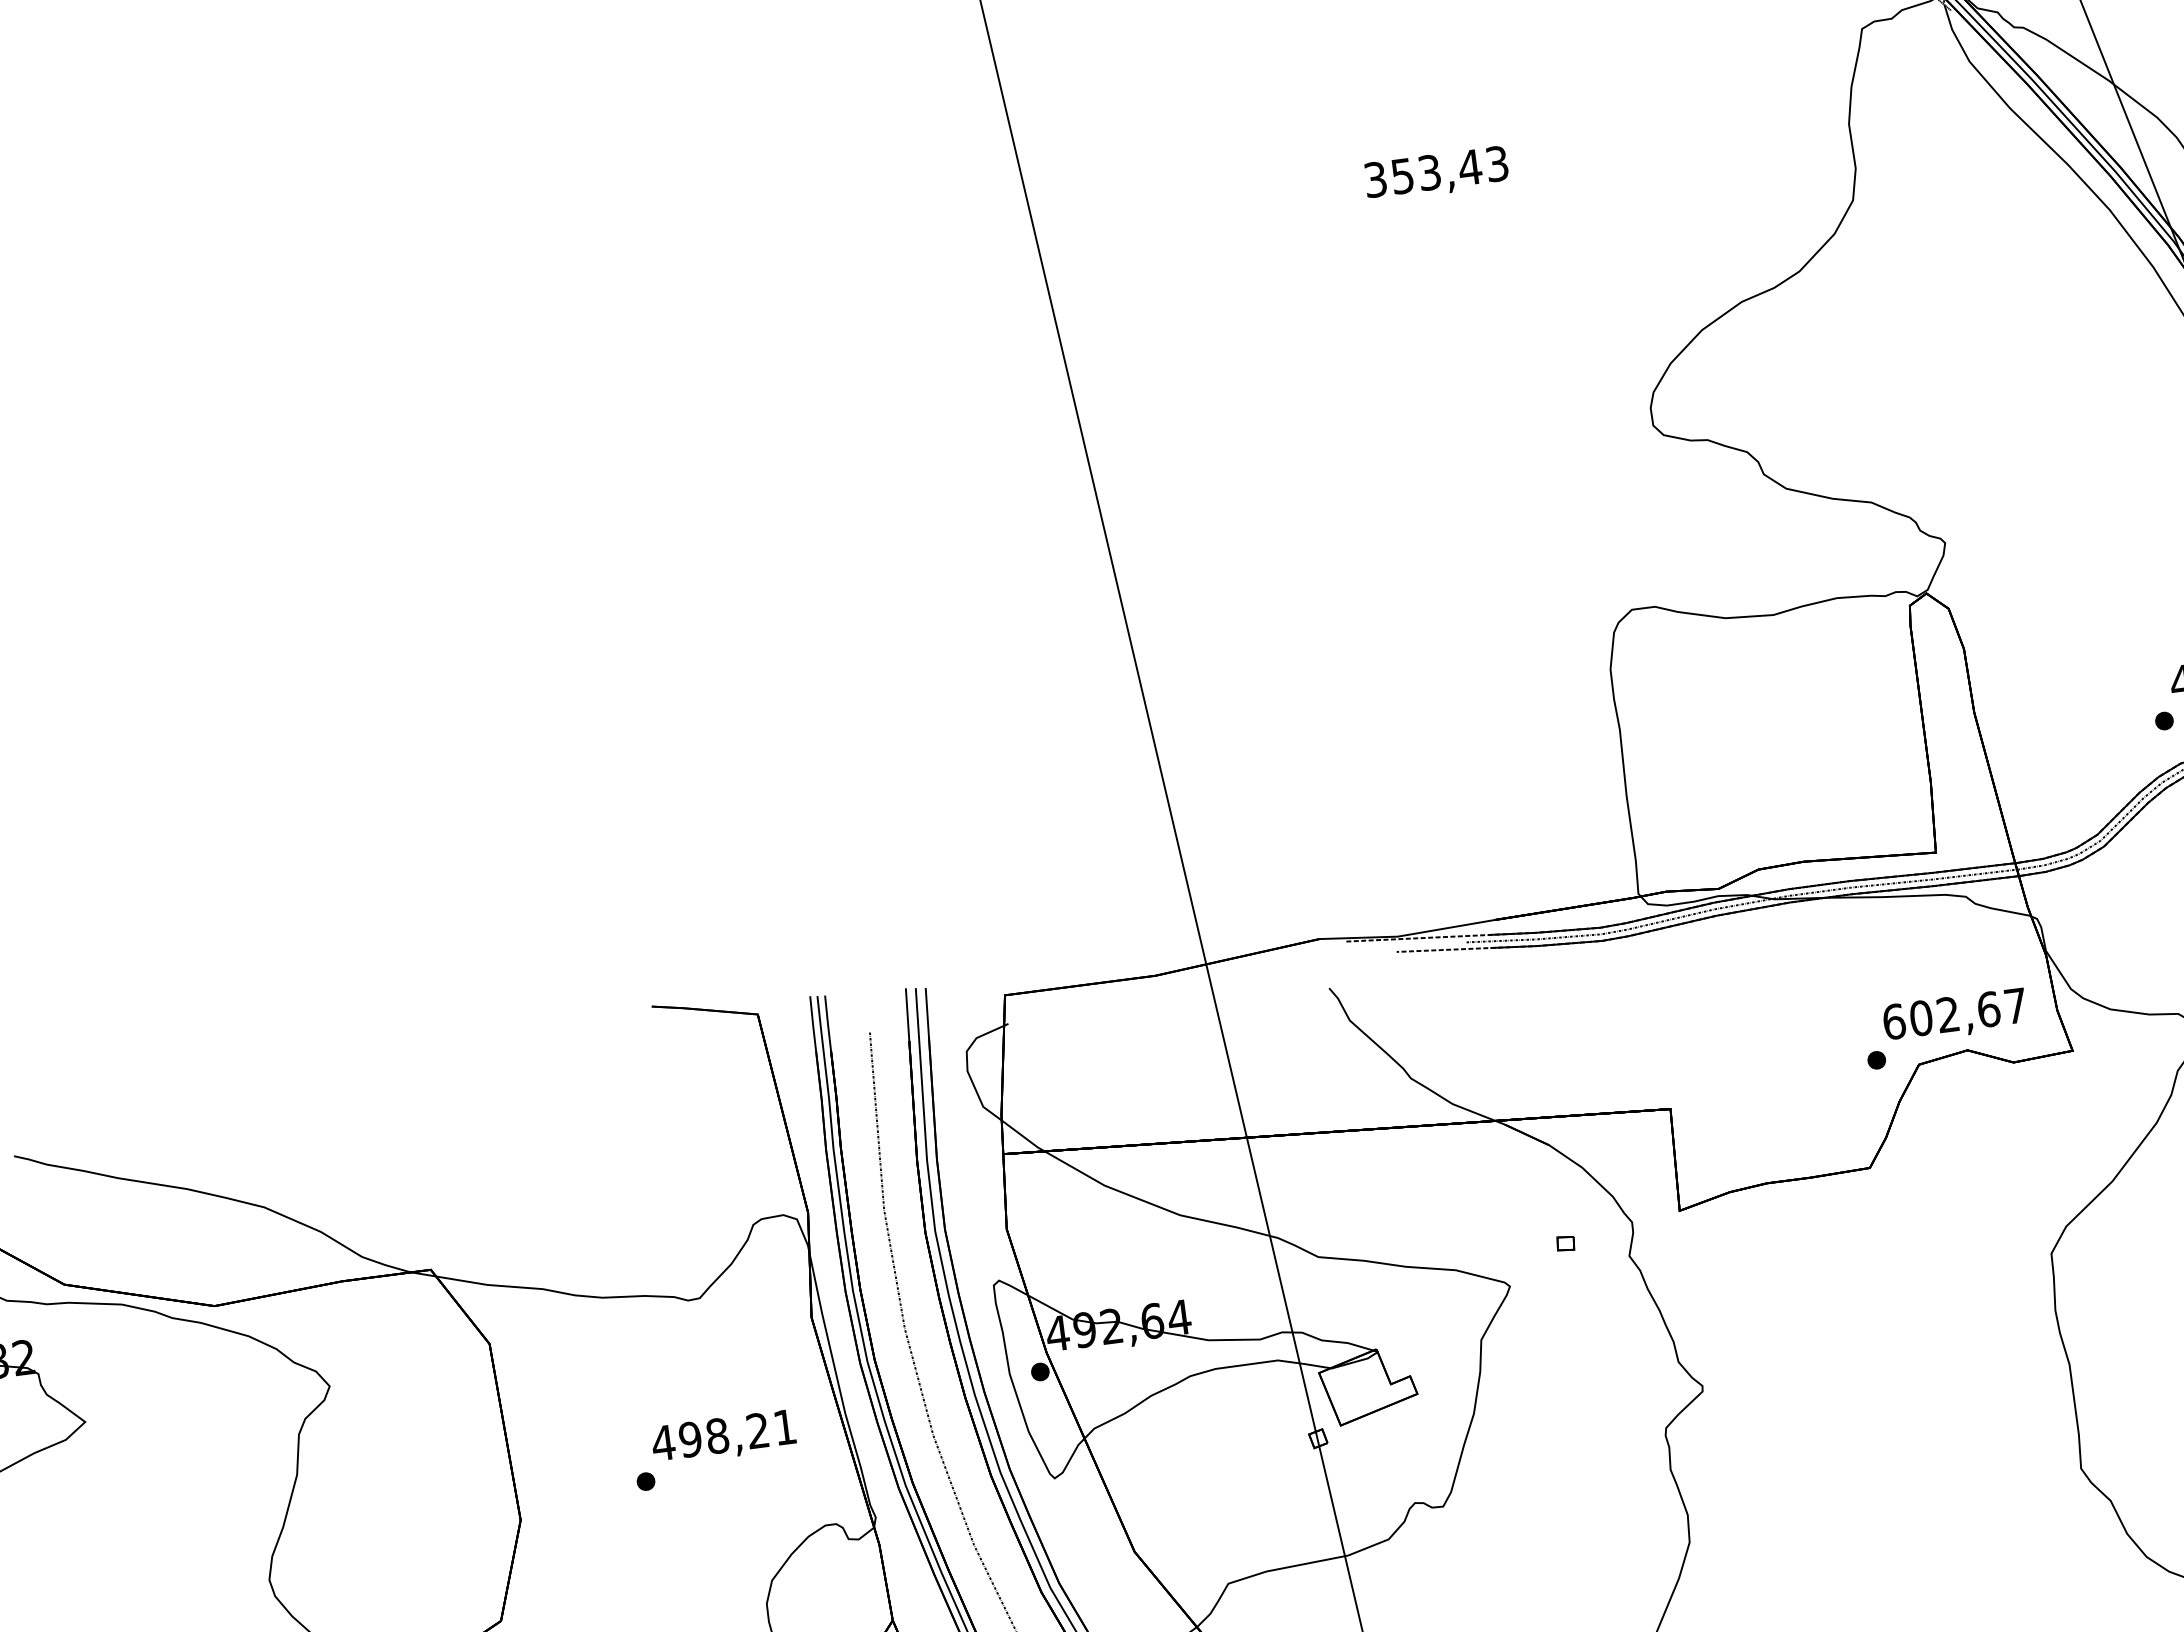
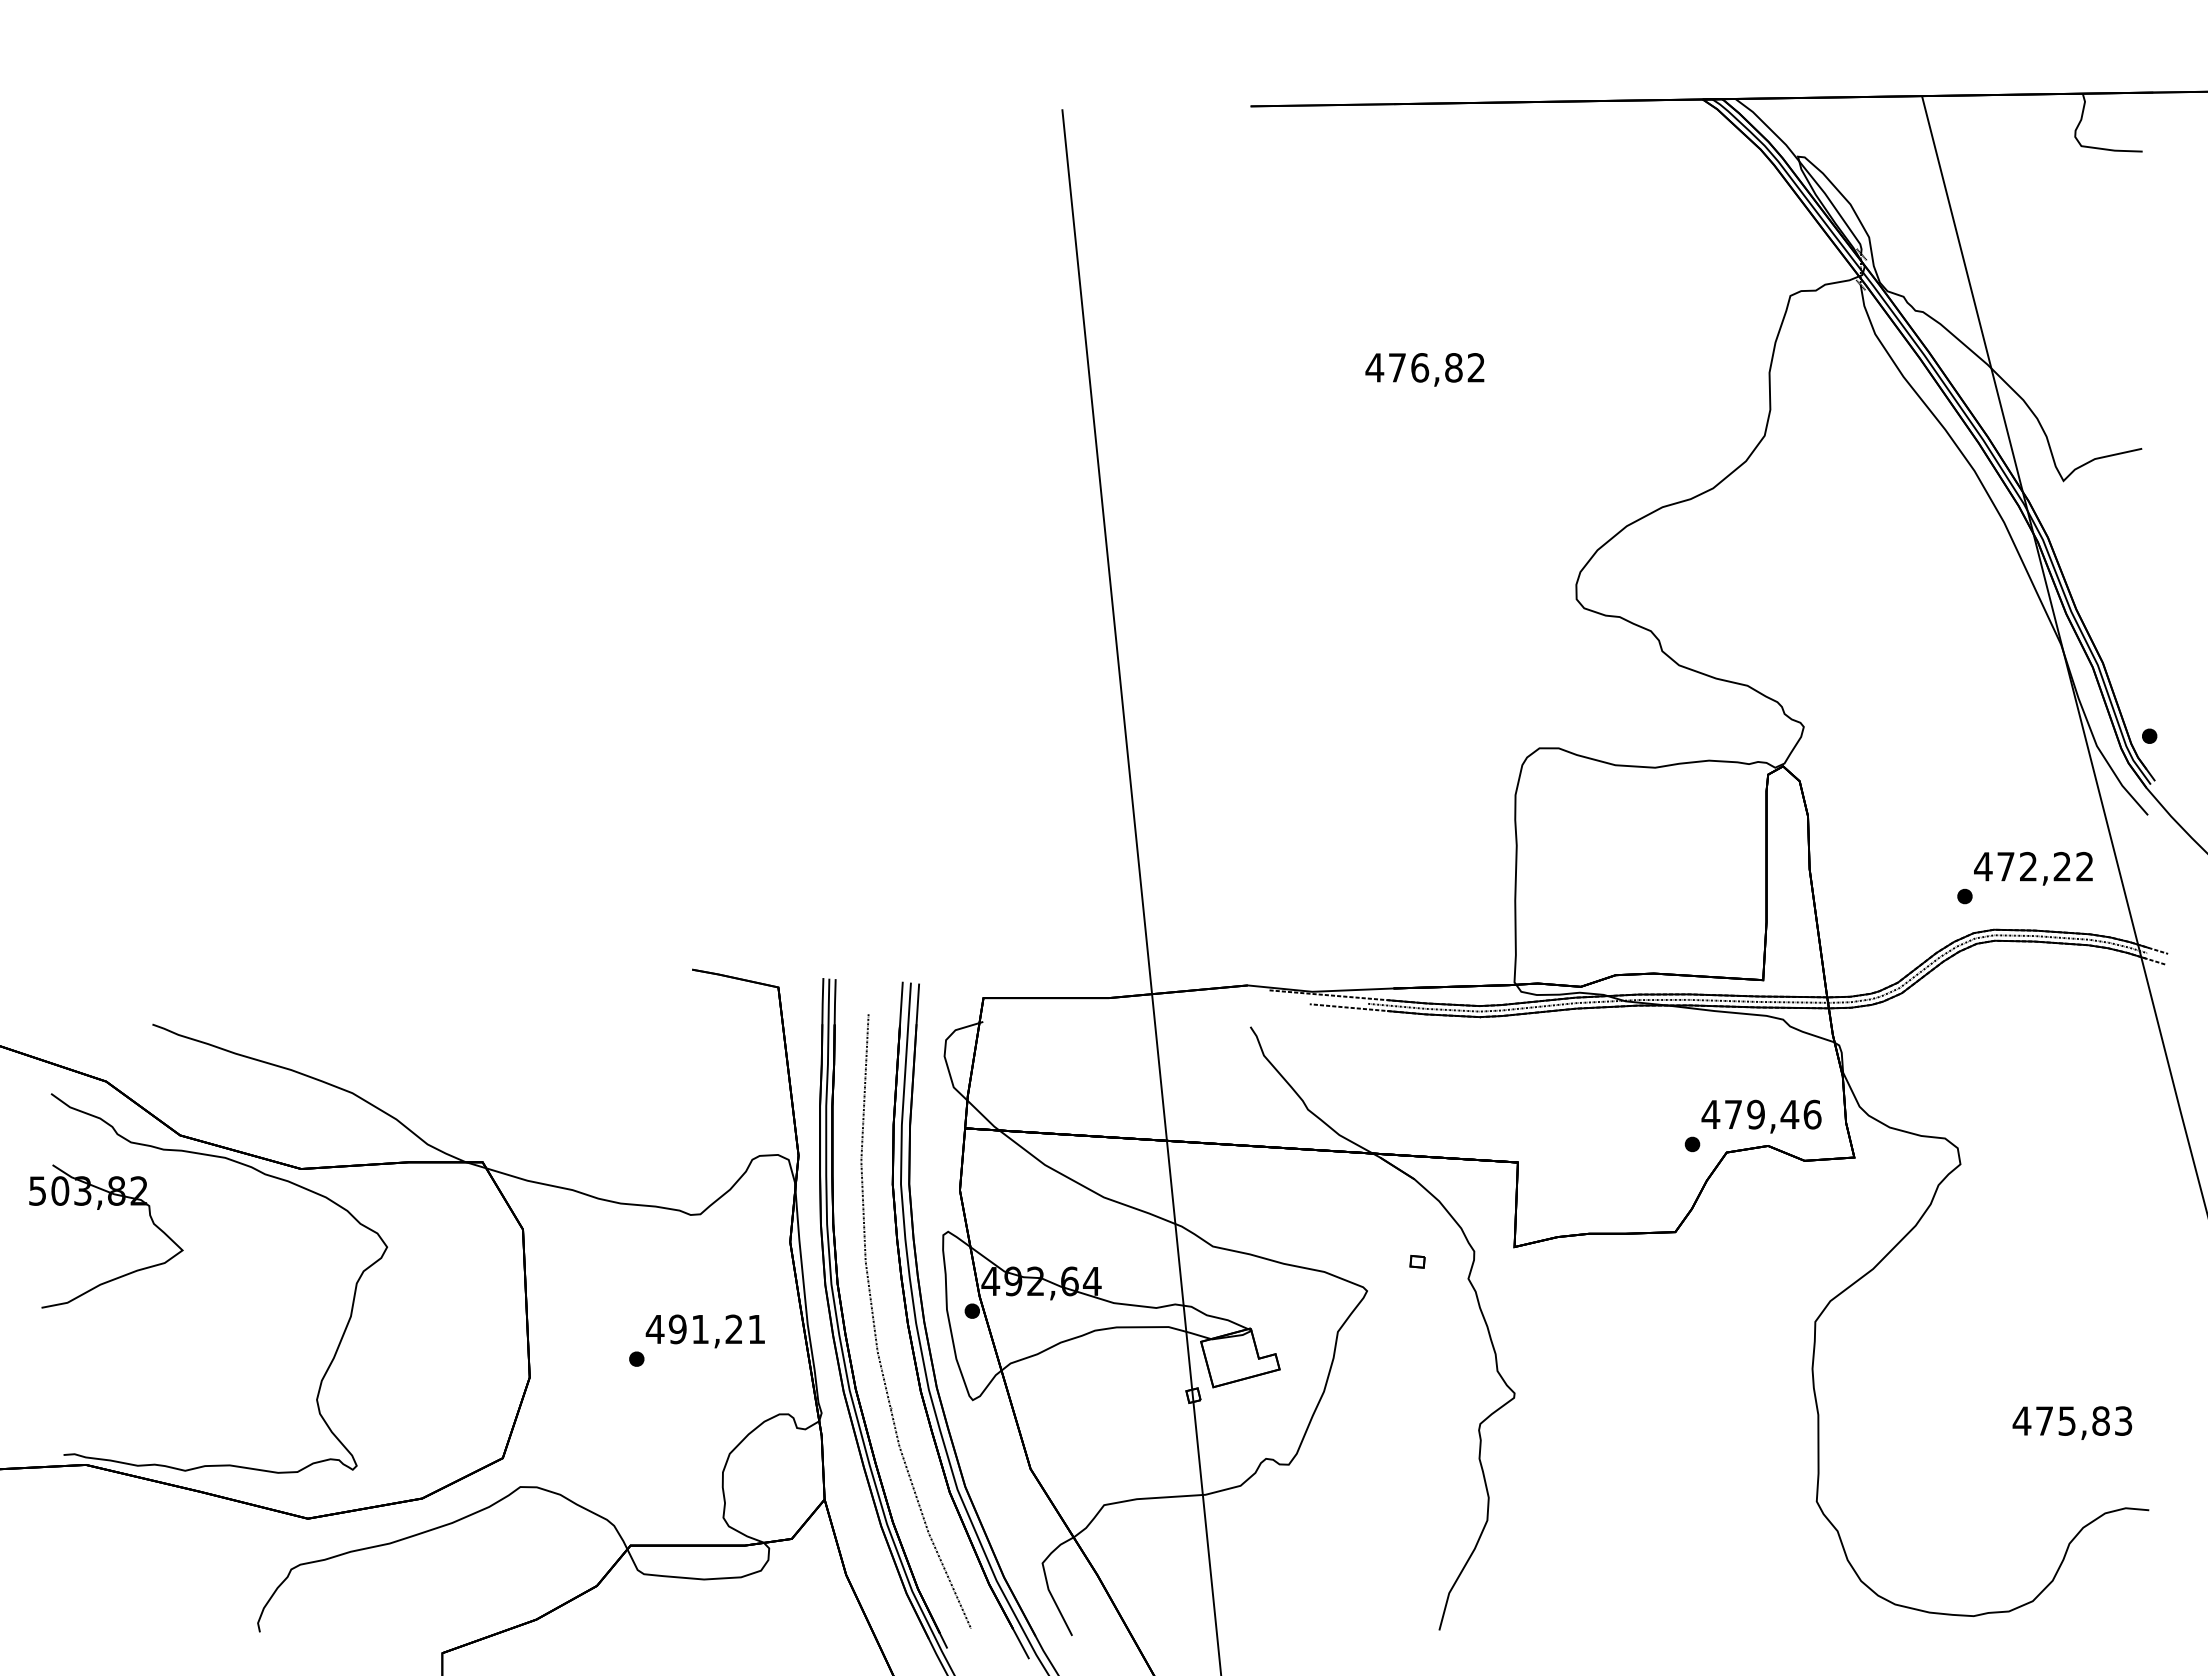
text: (1435, 171) -> (1424, 367), 353,43 -> 476,82
text: (1954, 1013) -> (1761, 1114), 602,67 -> 479,46
text: (717, 1436) -> (700, 1329), 498,21 -> 491,21

